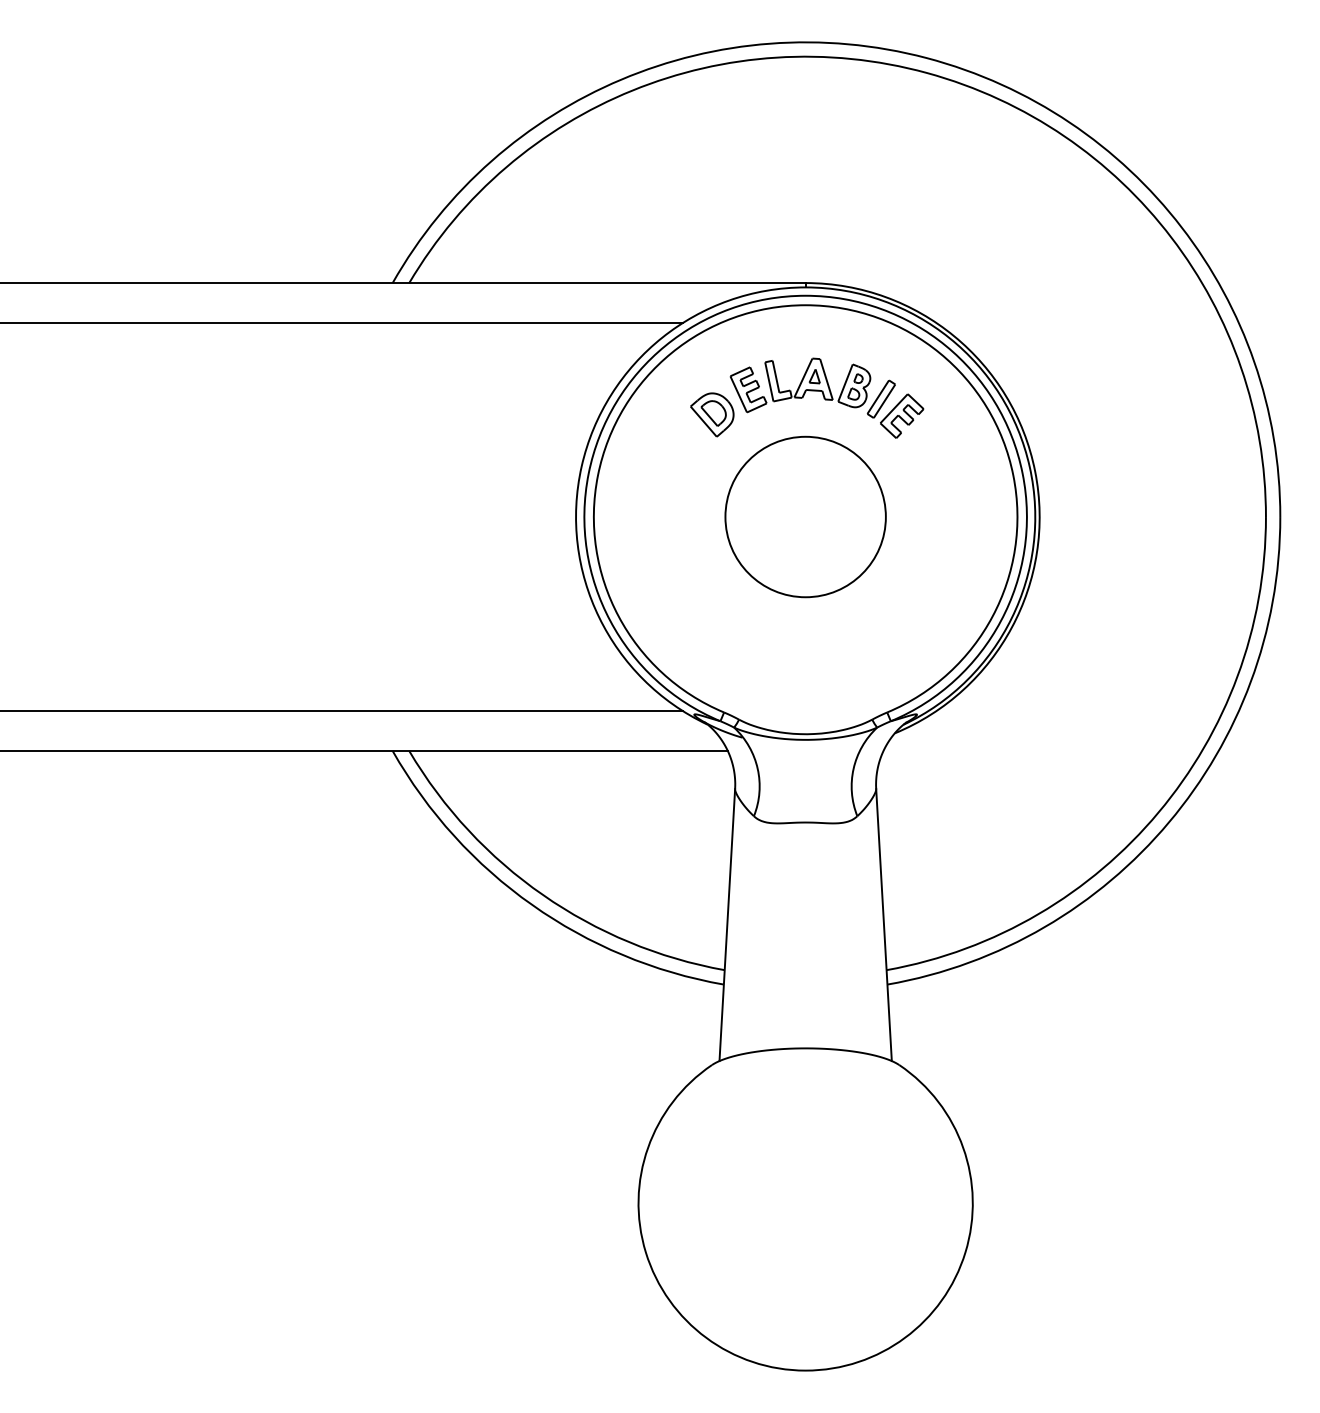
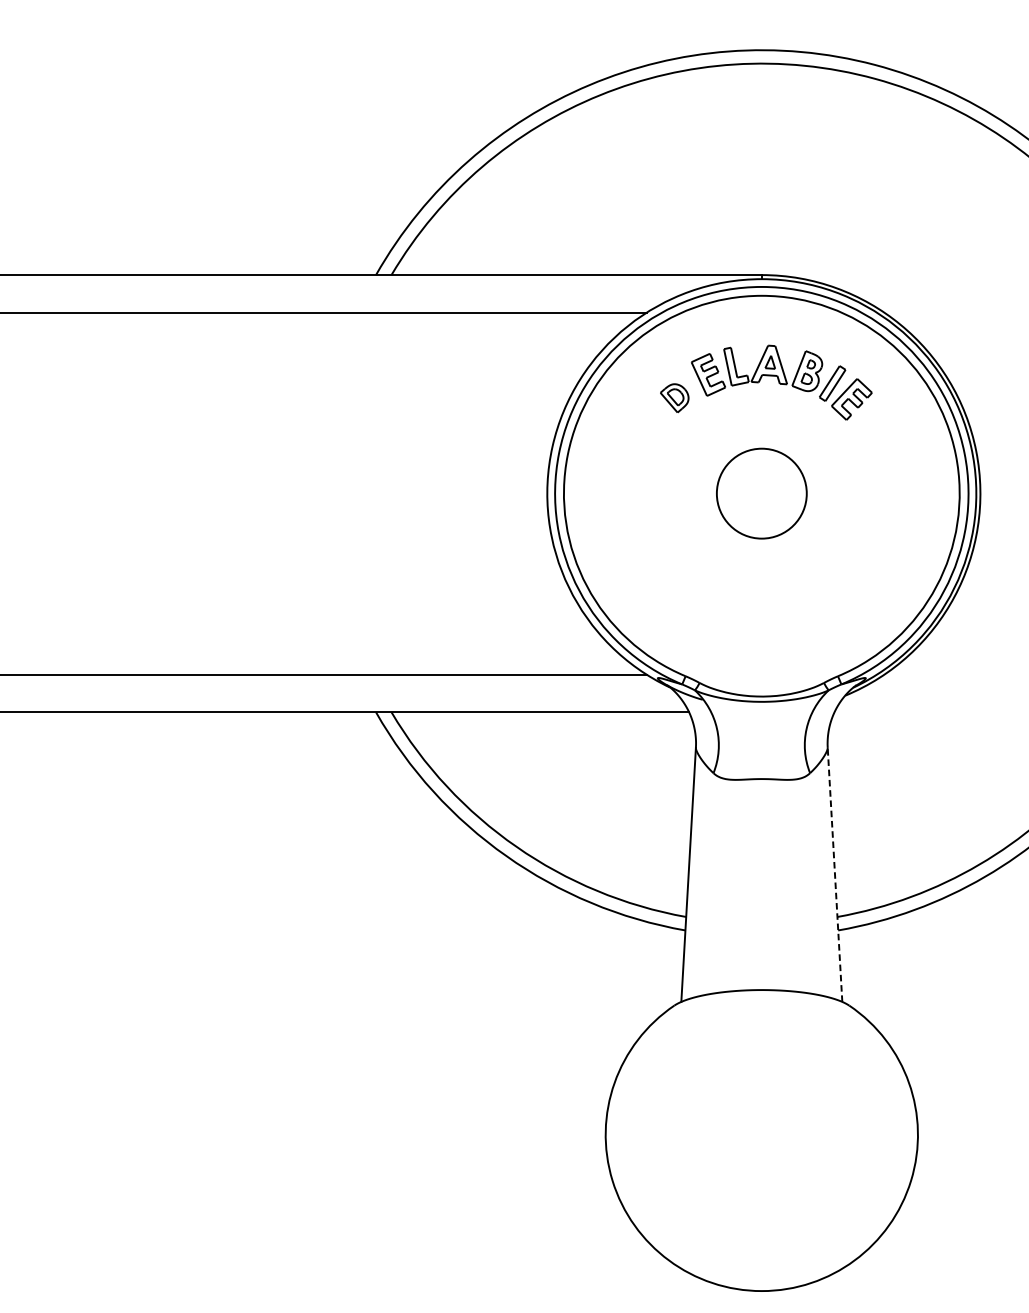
part: (712, 414) -> (674, 397), size x0.7
circle: (805, 516) -> (761, 493), size x0.6
line: (883, 924) -> (834, 874), solid -> dashed

